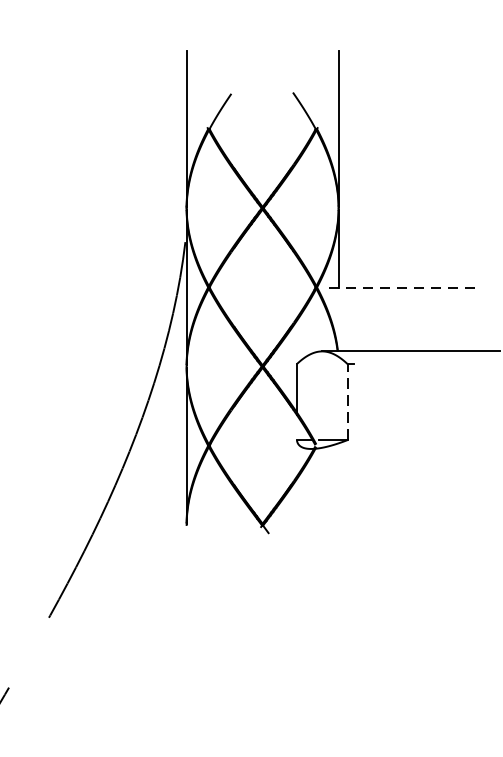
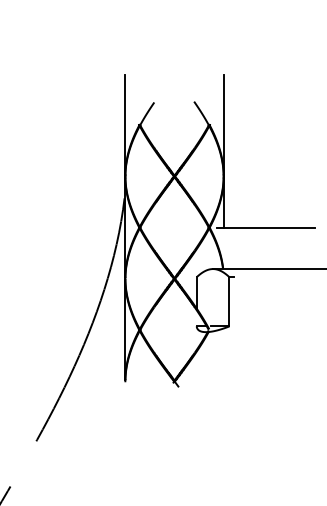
line: (404, 288) -> (266, 228), dashed -> solid
line: (347, 401) -> (229, 301), dashed -> solid

